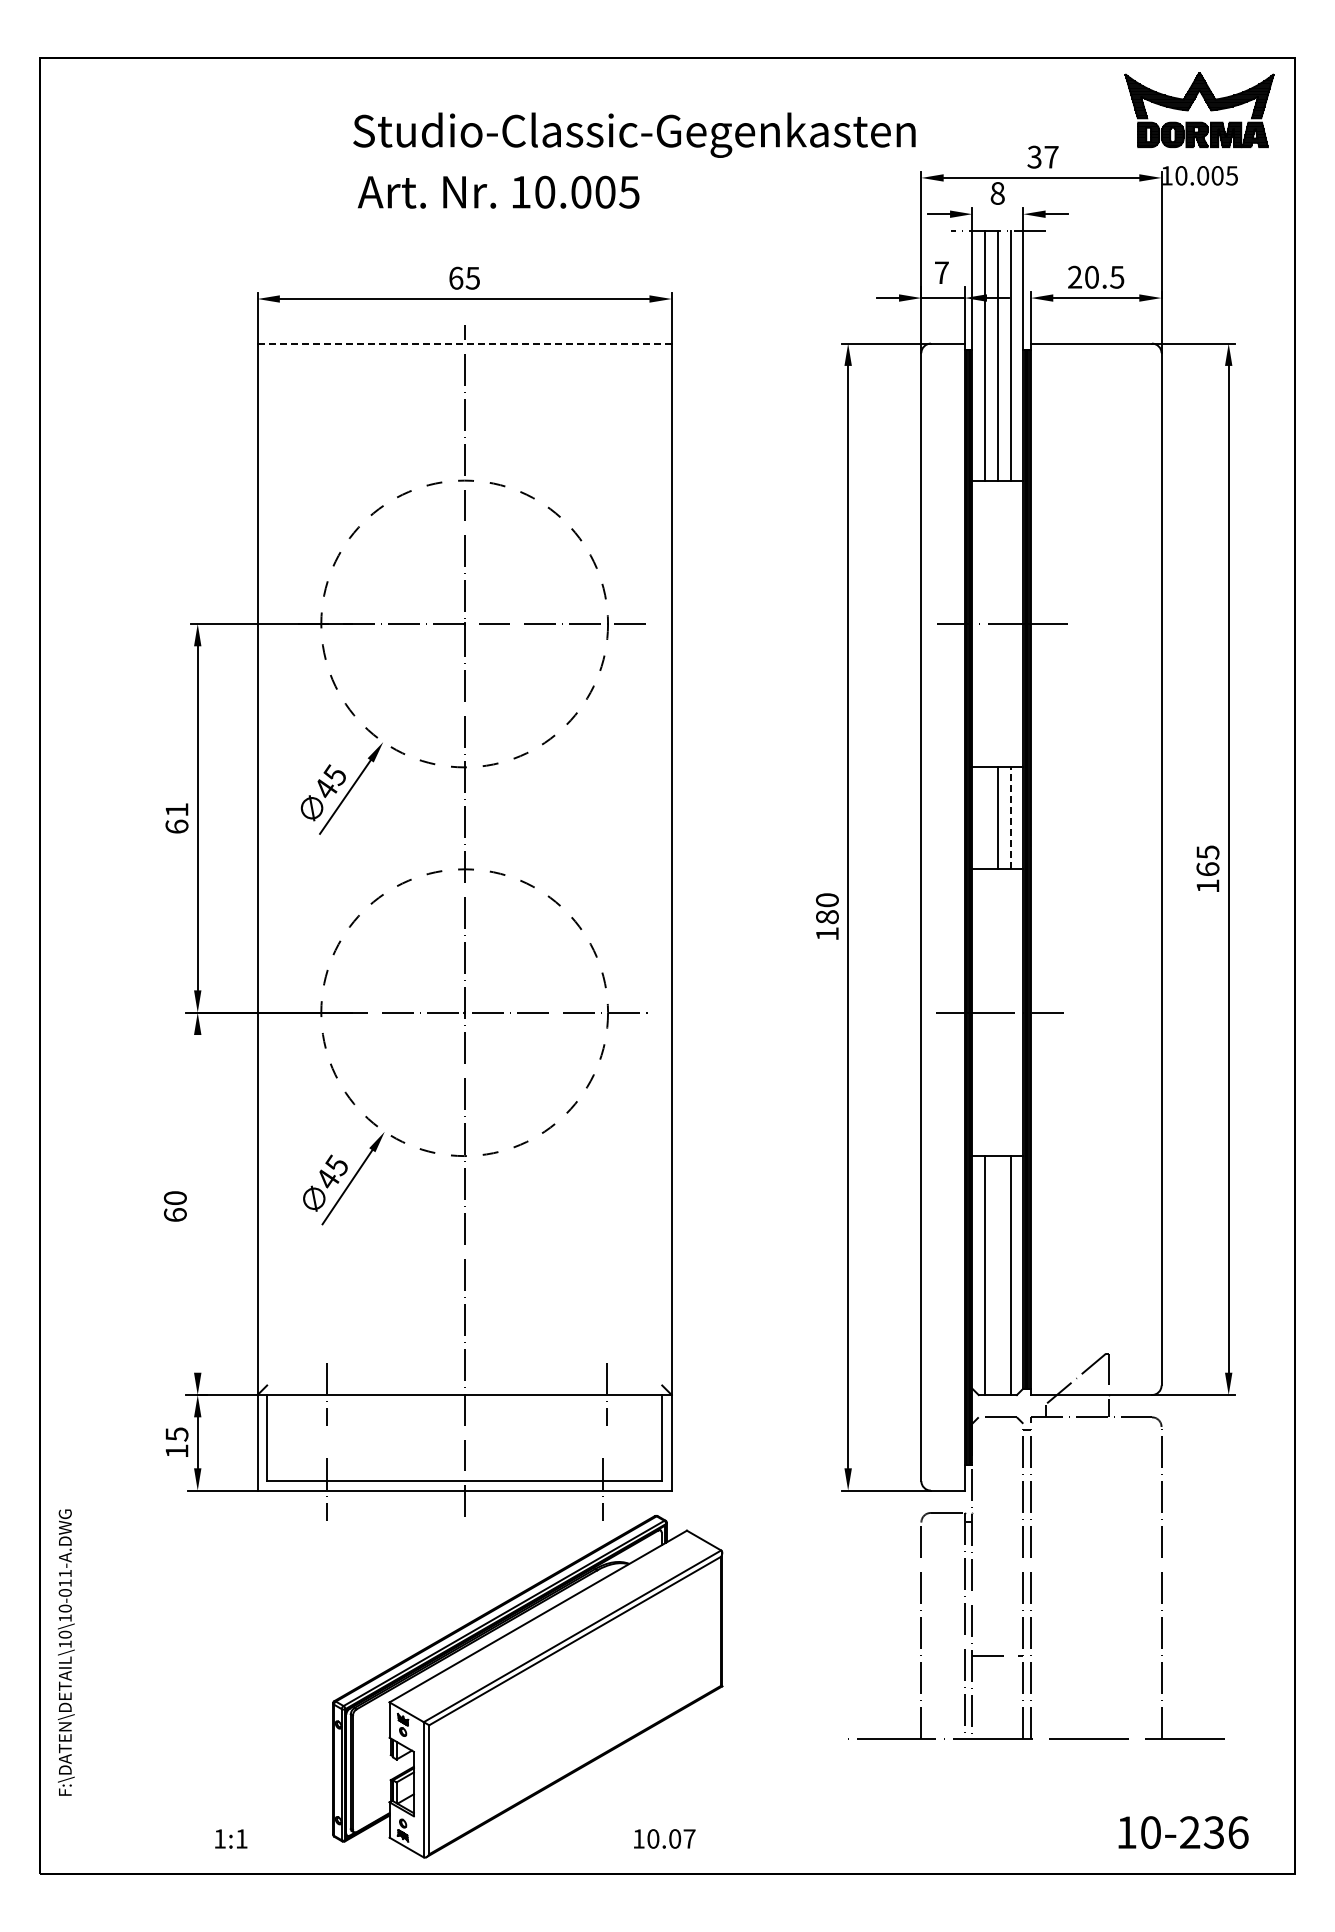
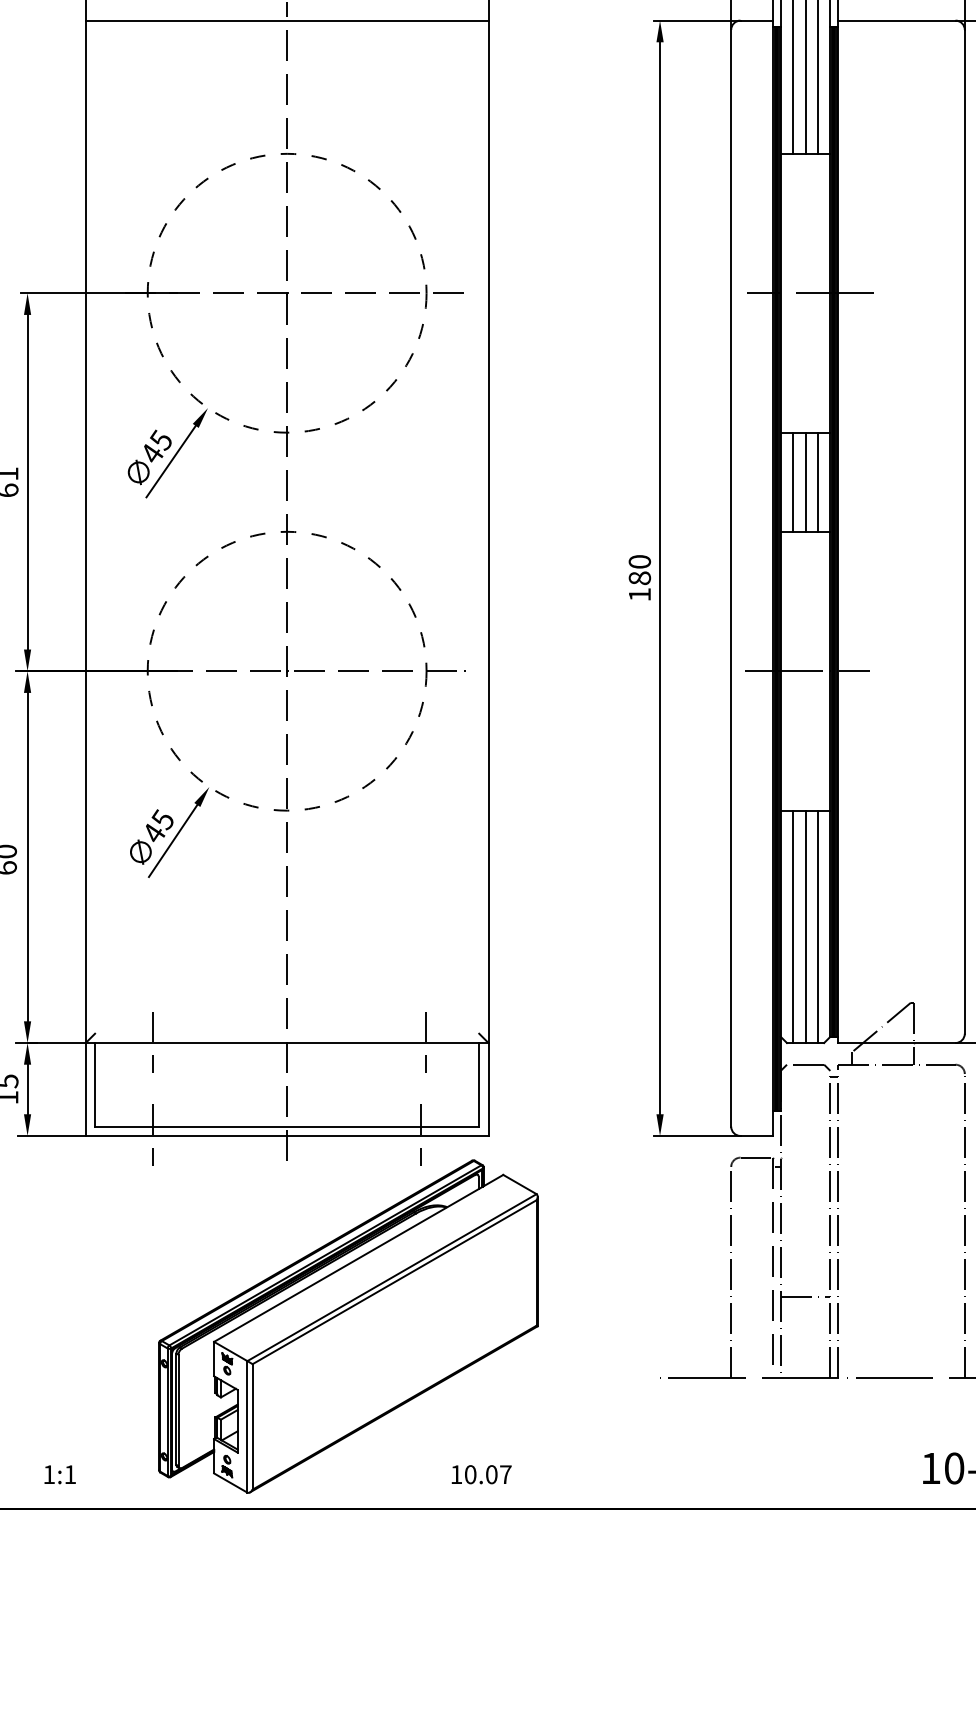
line: (465, 343) -> (287, 20), dashed -> solid
line: (985, 818) -> (793, 482), added
line: (1010, 818) -> (817, 482), dashed -> solid
line: (197, 1203) -> (27, 856), added
line: (997, 1275) -> (805, 926), added

